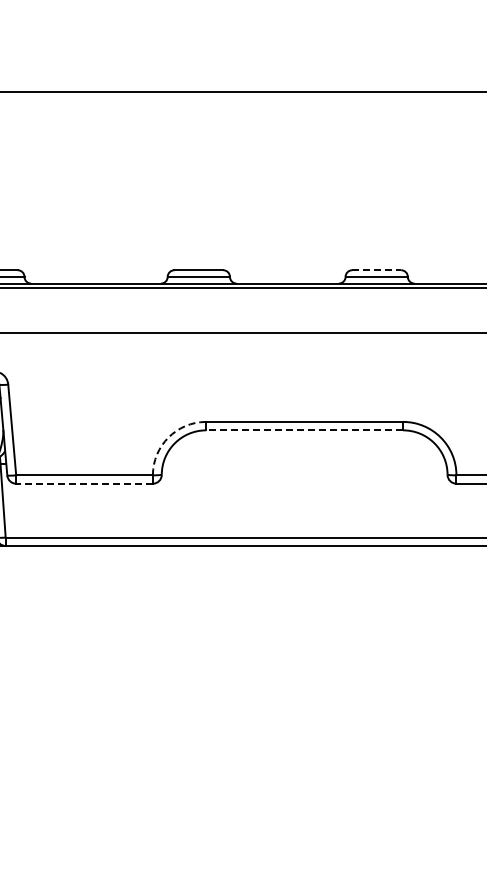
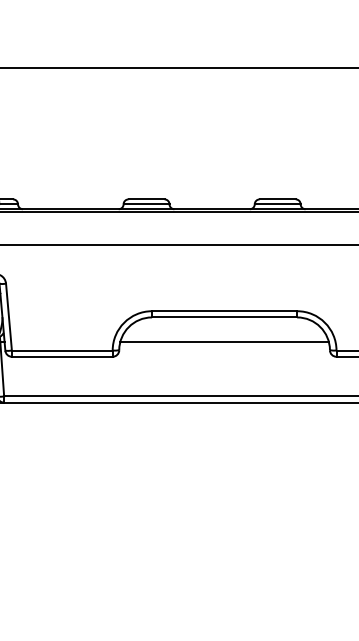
line: (377, 270) -> (278, 199), dashed -> solid
line: (304, 430) -> (224, 317), dashed -> solid
arc: (168, 437) -> (124, 322), dashed -> solid
line: (304, 464) -> (224, 342), added
line: (84, 483) -> (62, 356), dashed -> solid

